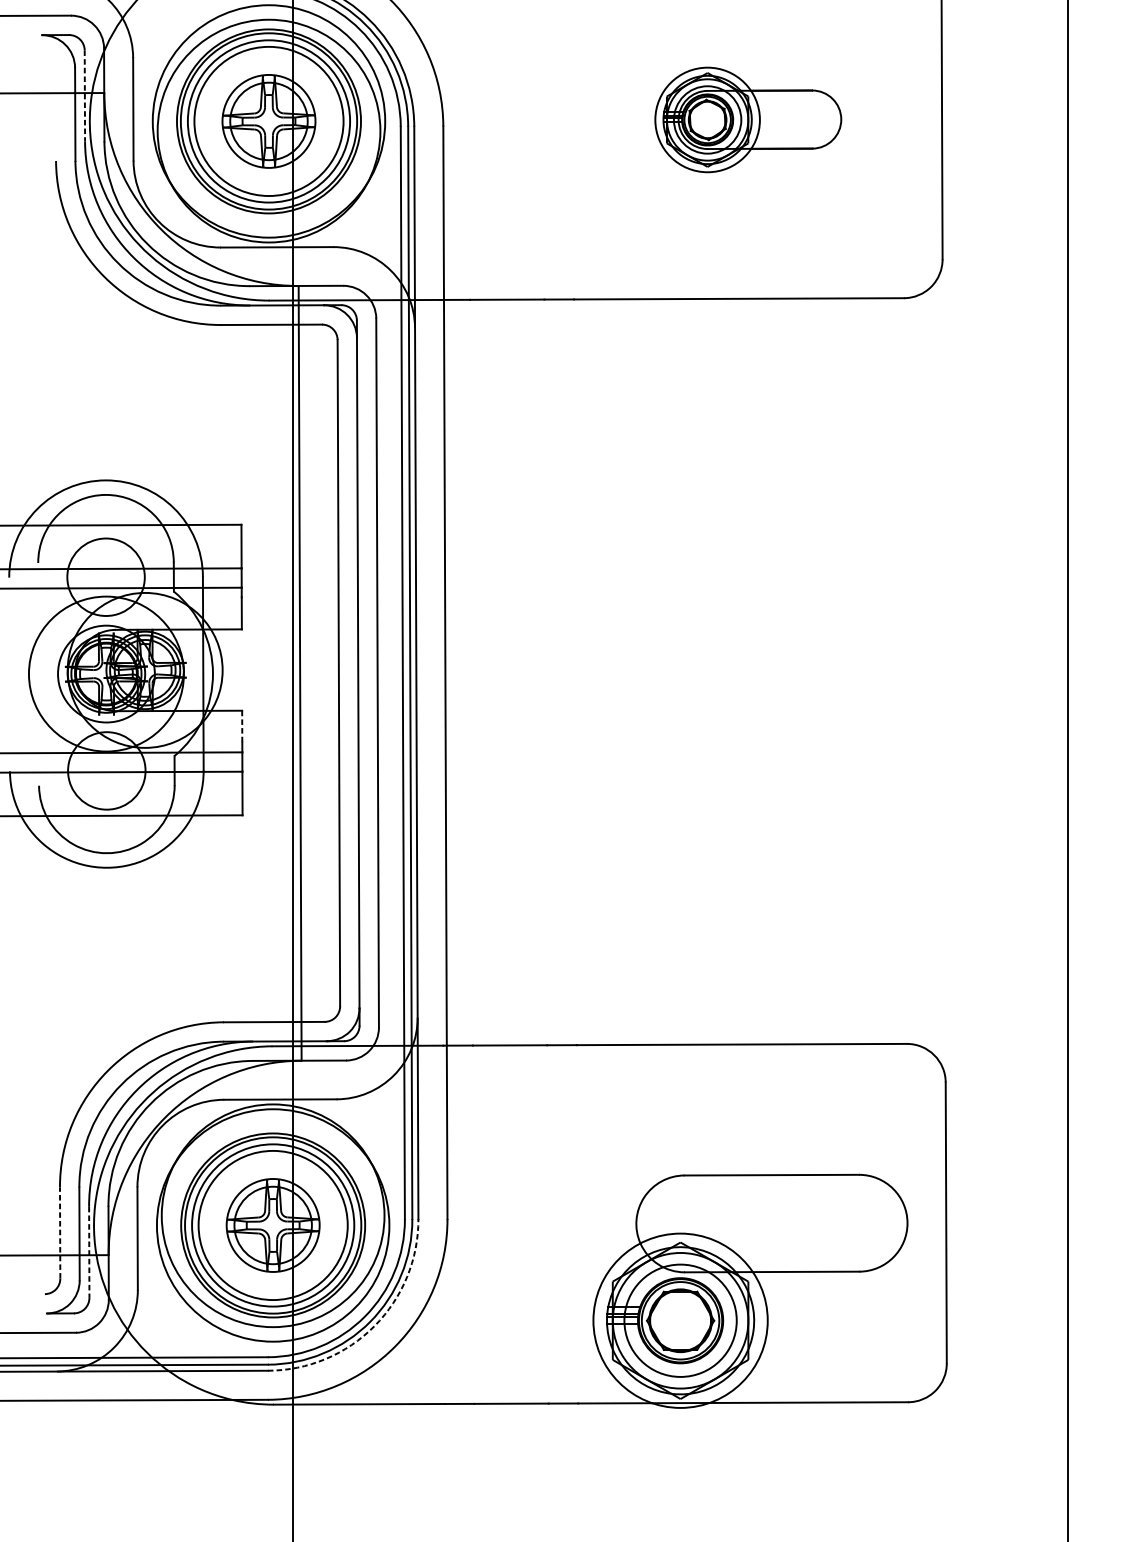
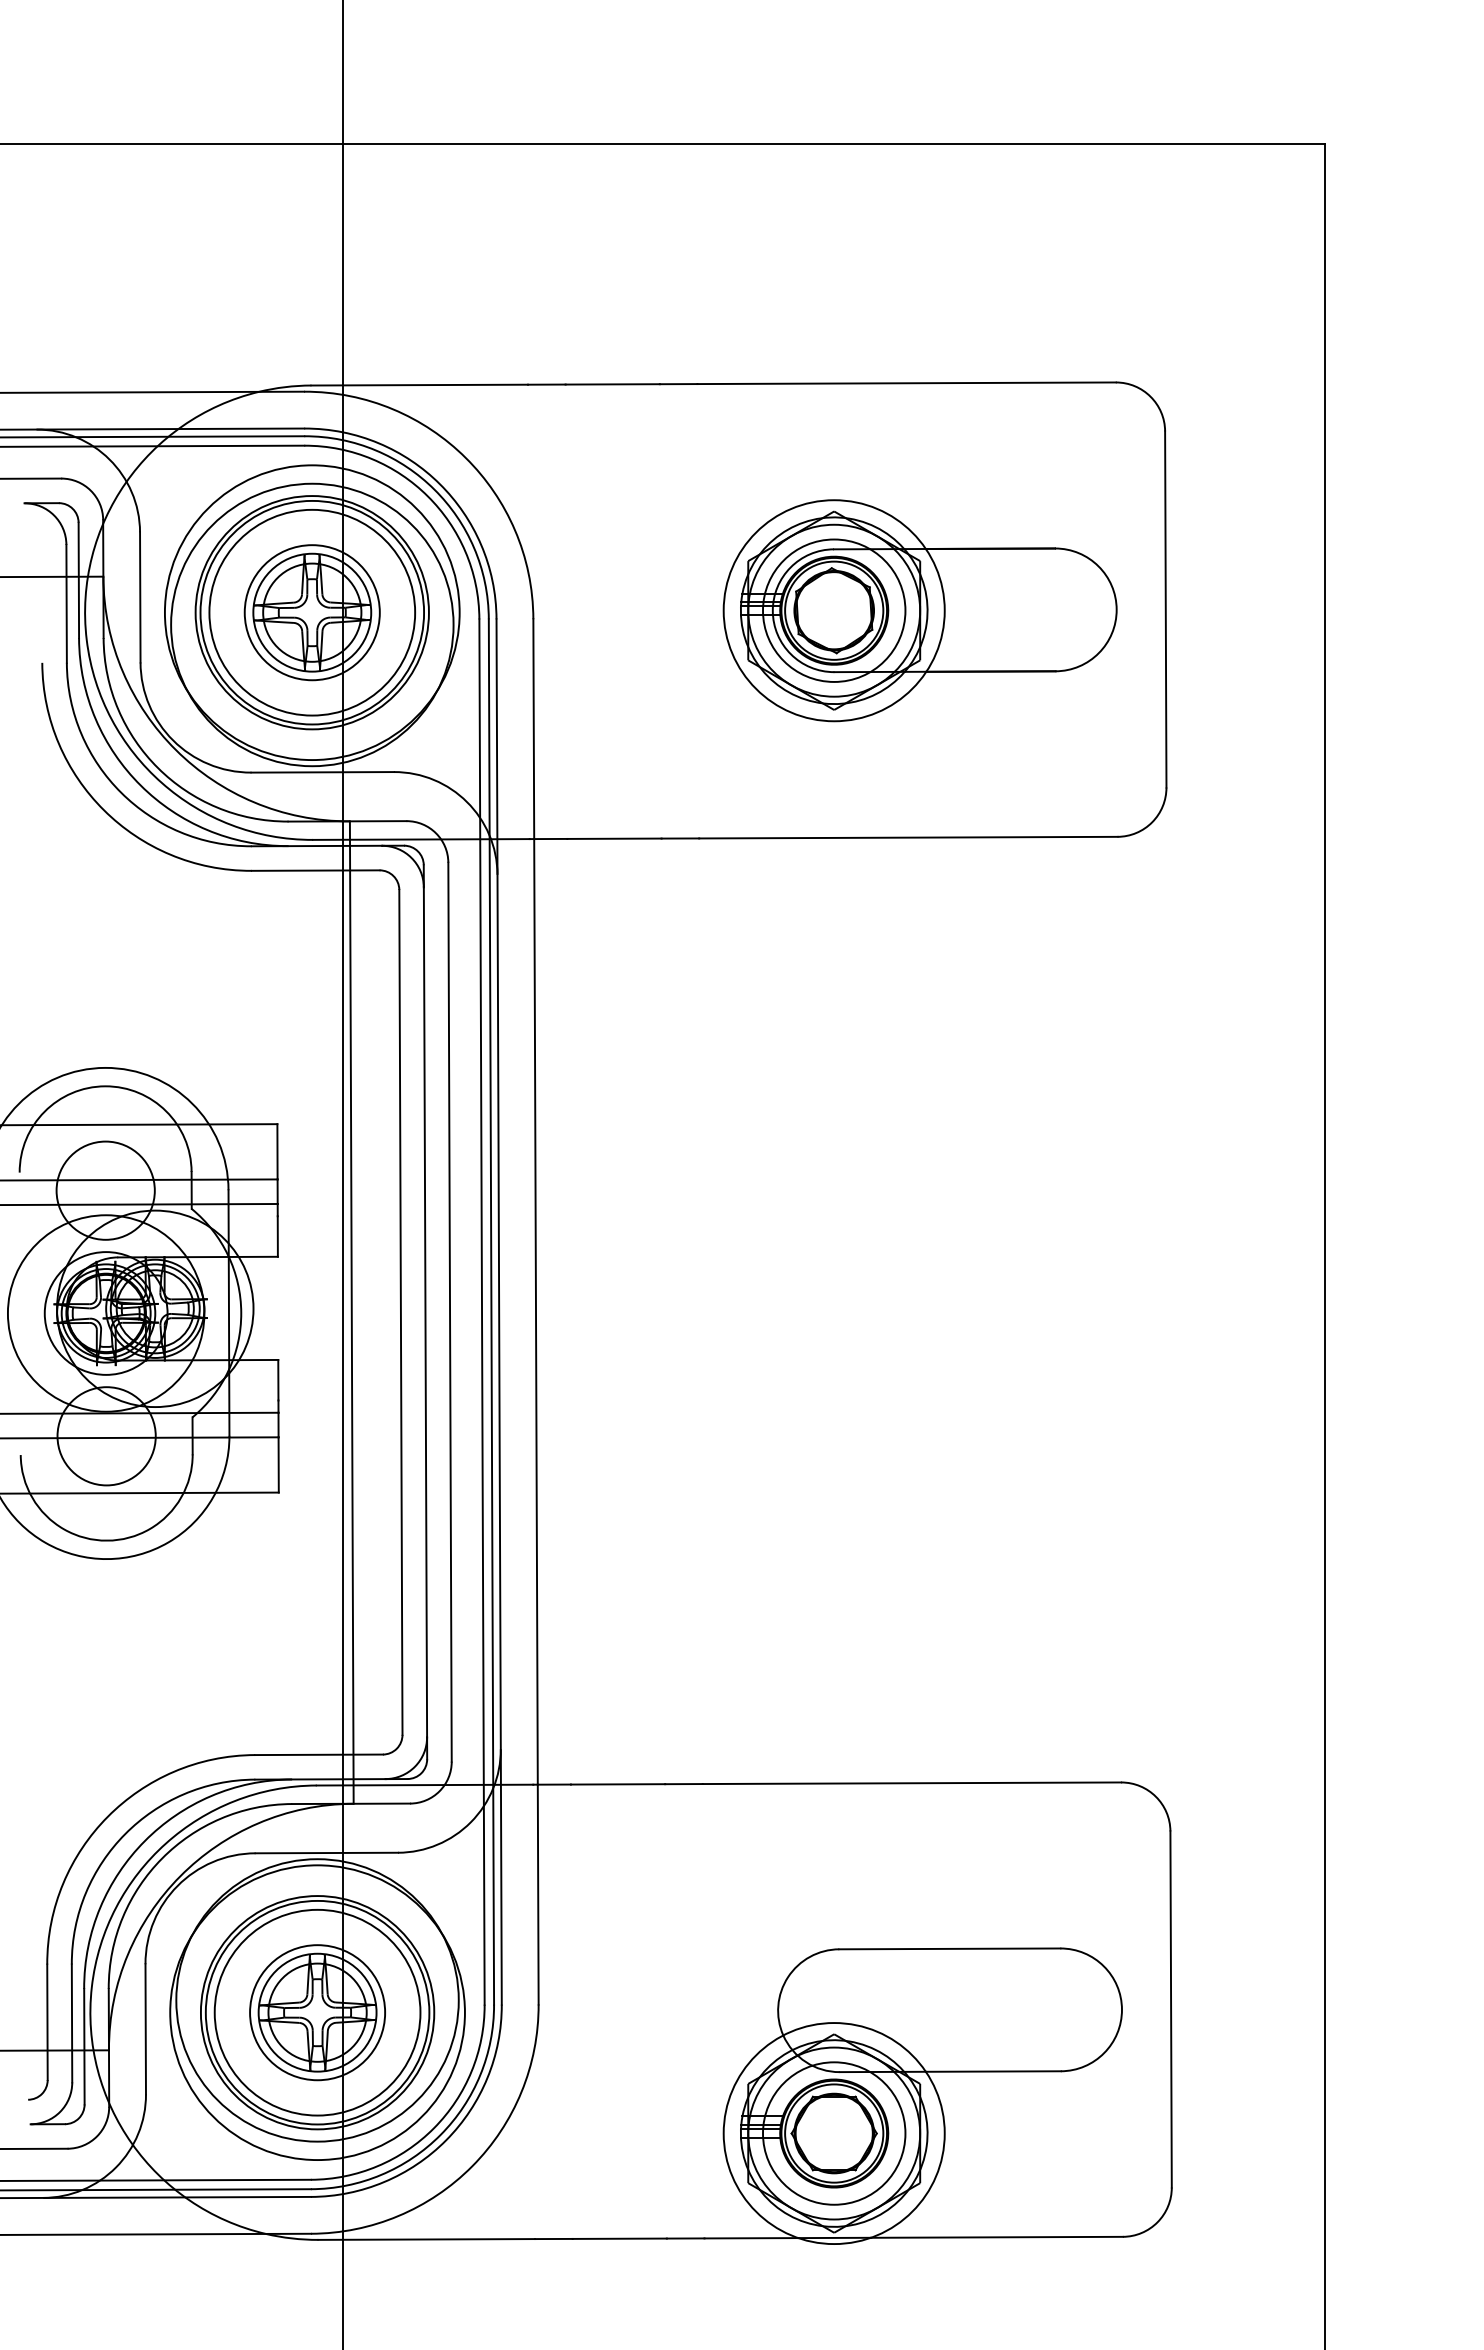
line: (84, 96) -> (78, 580), dashed -> solid
part: (747, 119) -> (919, 610), size x1.67
circle: (268, 121) -> (311, 612), size x0.71
line: (242, 726) -> (278, 1380), dashed -> solid
circle: (273, 1225) -> (317, 2012), size x0.71
line: (60, 1233) -> (47, 2022), dashed -> solid
line: (89, 1252) -> (84, 2046), dashed -> solid
arc: (374, 1326) -> (446, 2140), dashed -> solid

